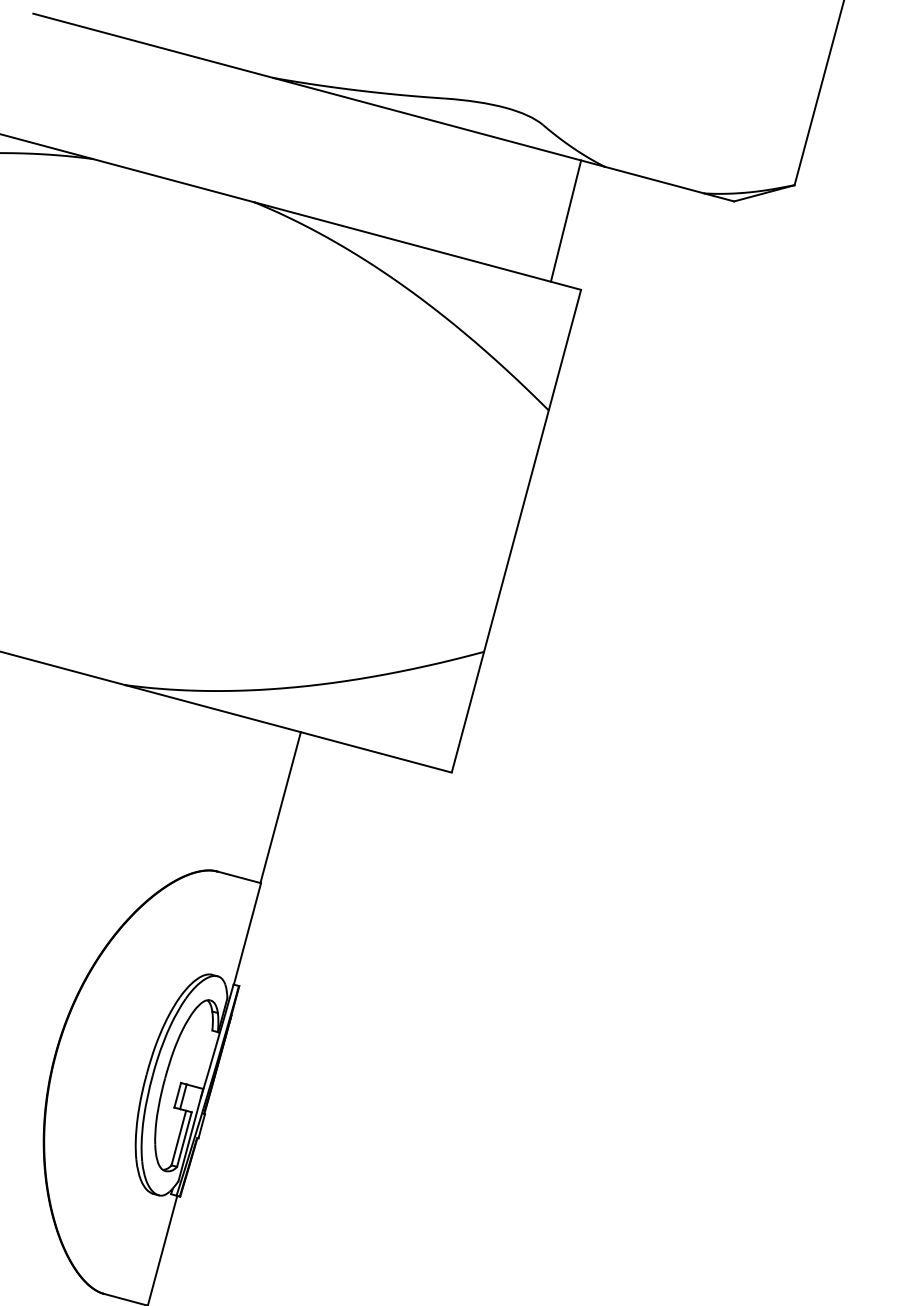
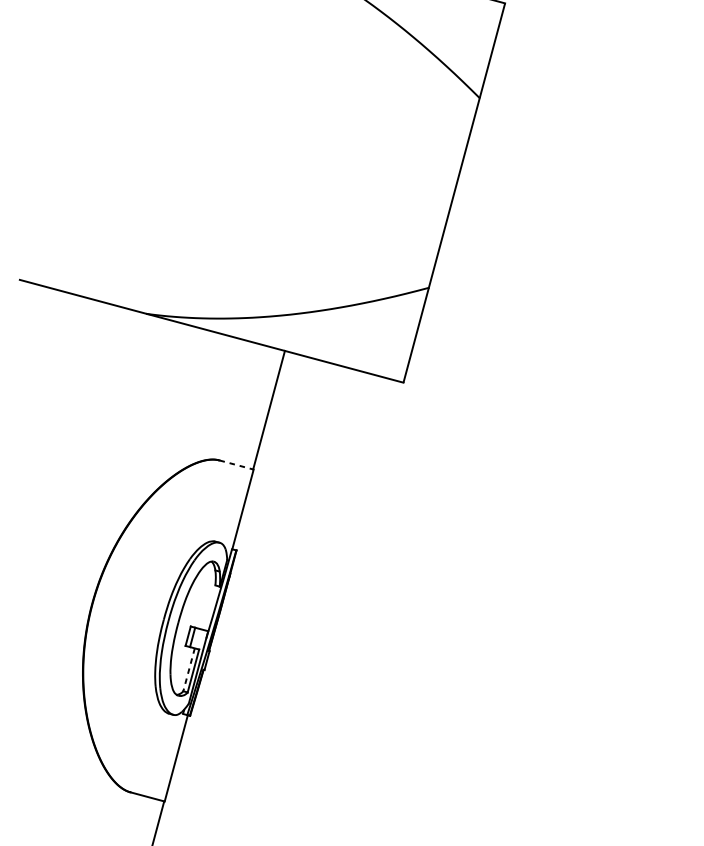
line: (239, 877) -> (236, 465), solid -> dashed
line: (178, 1138) -> (188, 670), solid -> dashed

